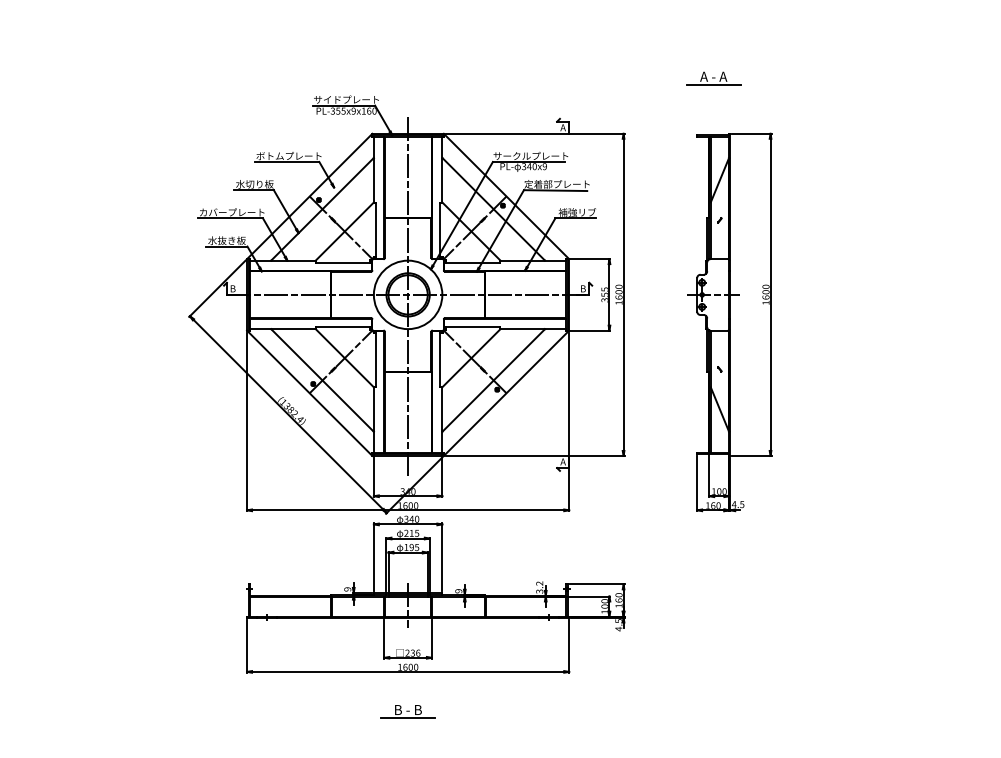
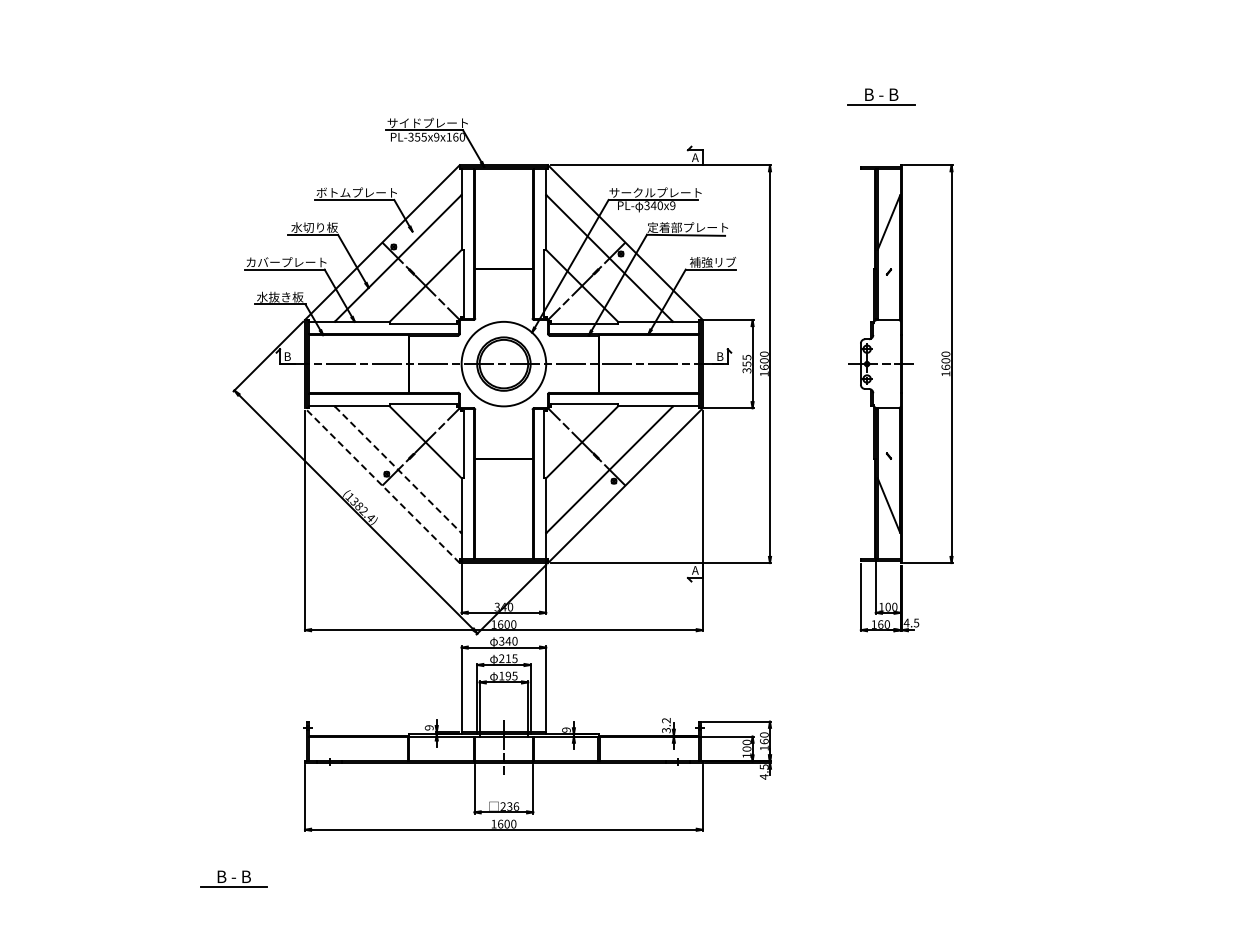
text: (713, 76) -> (881, 94), A - A -> B - B
line: (407, 294) -> (503, 363), removed
line: (322, 381) -> (398, 470), solid -> dashed
line: (309, 393) -> (382, 485), solid -> dashed
part: (407, 711) -> (233, 878), moved

